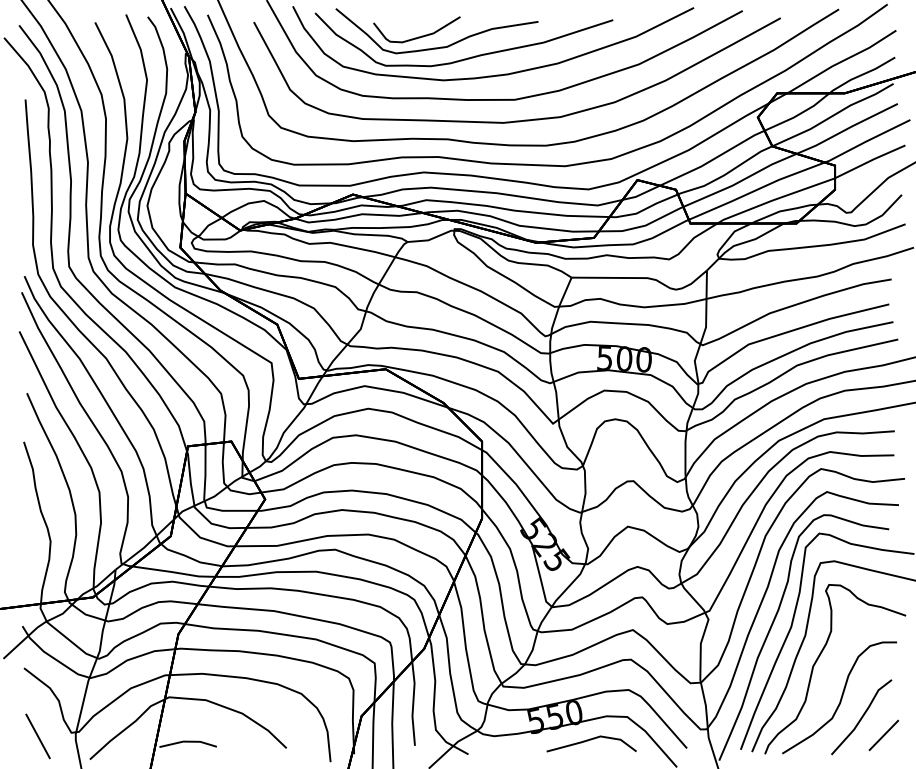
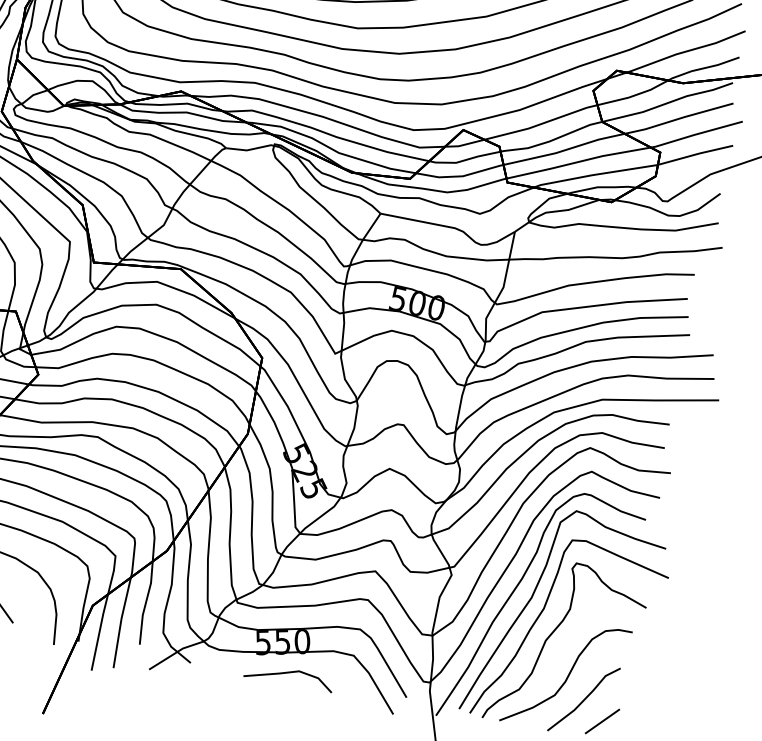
line: (591, 740) -> (289, 673), moved

